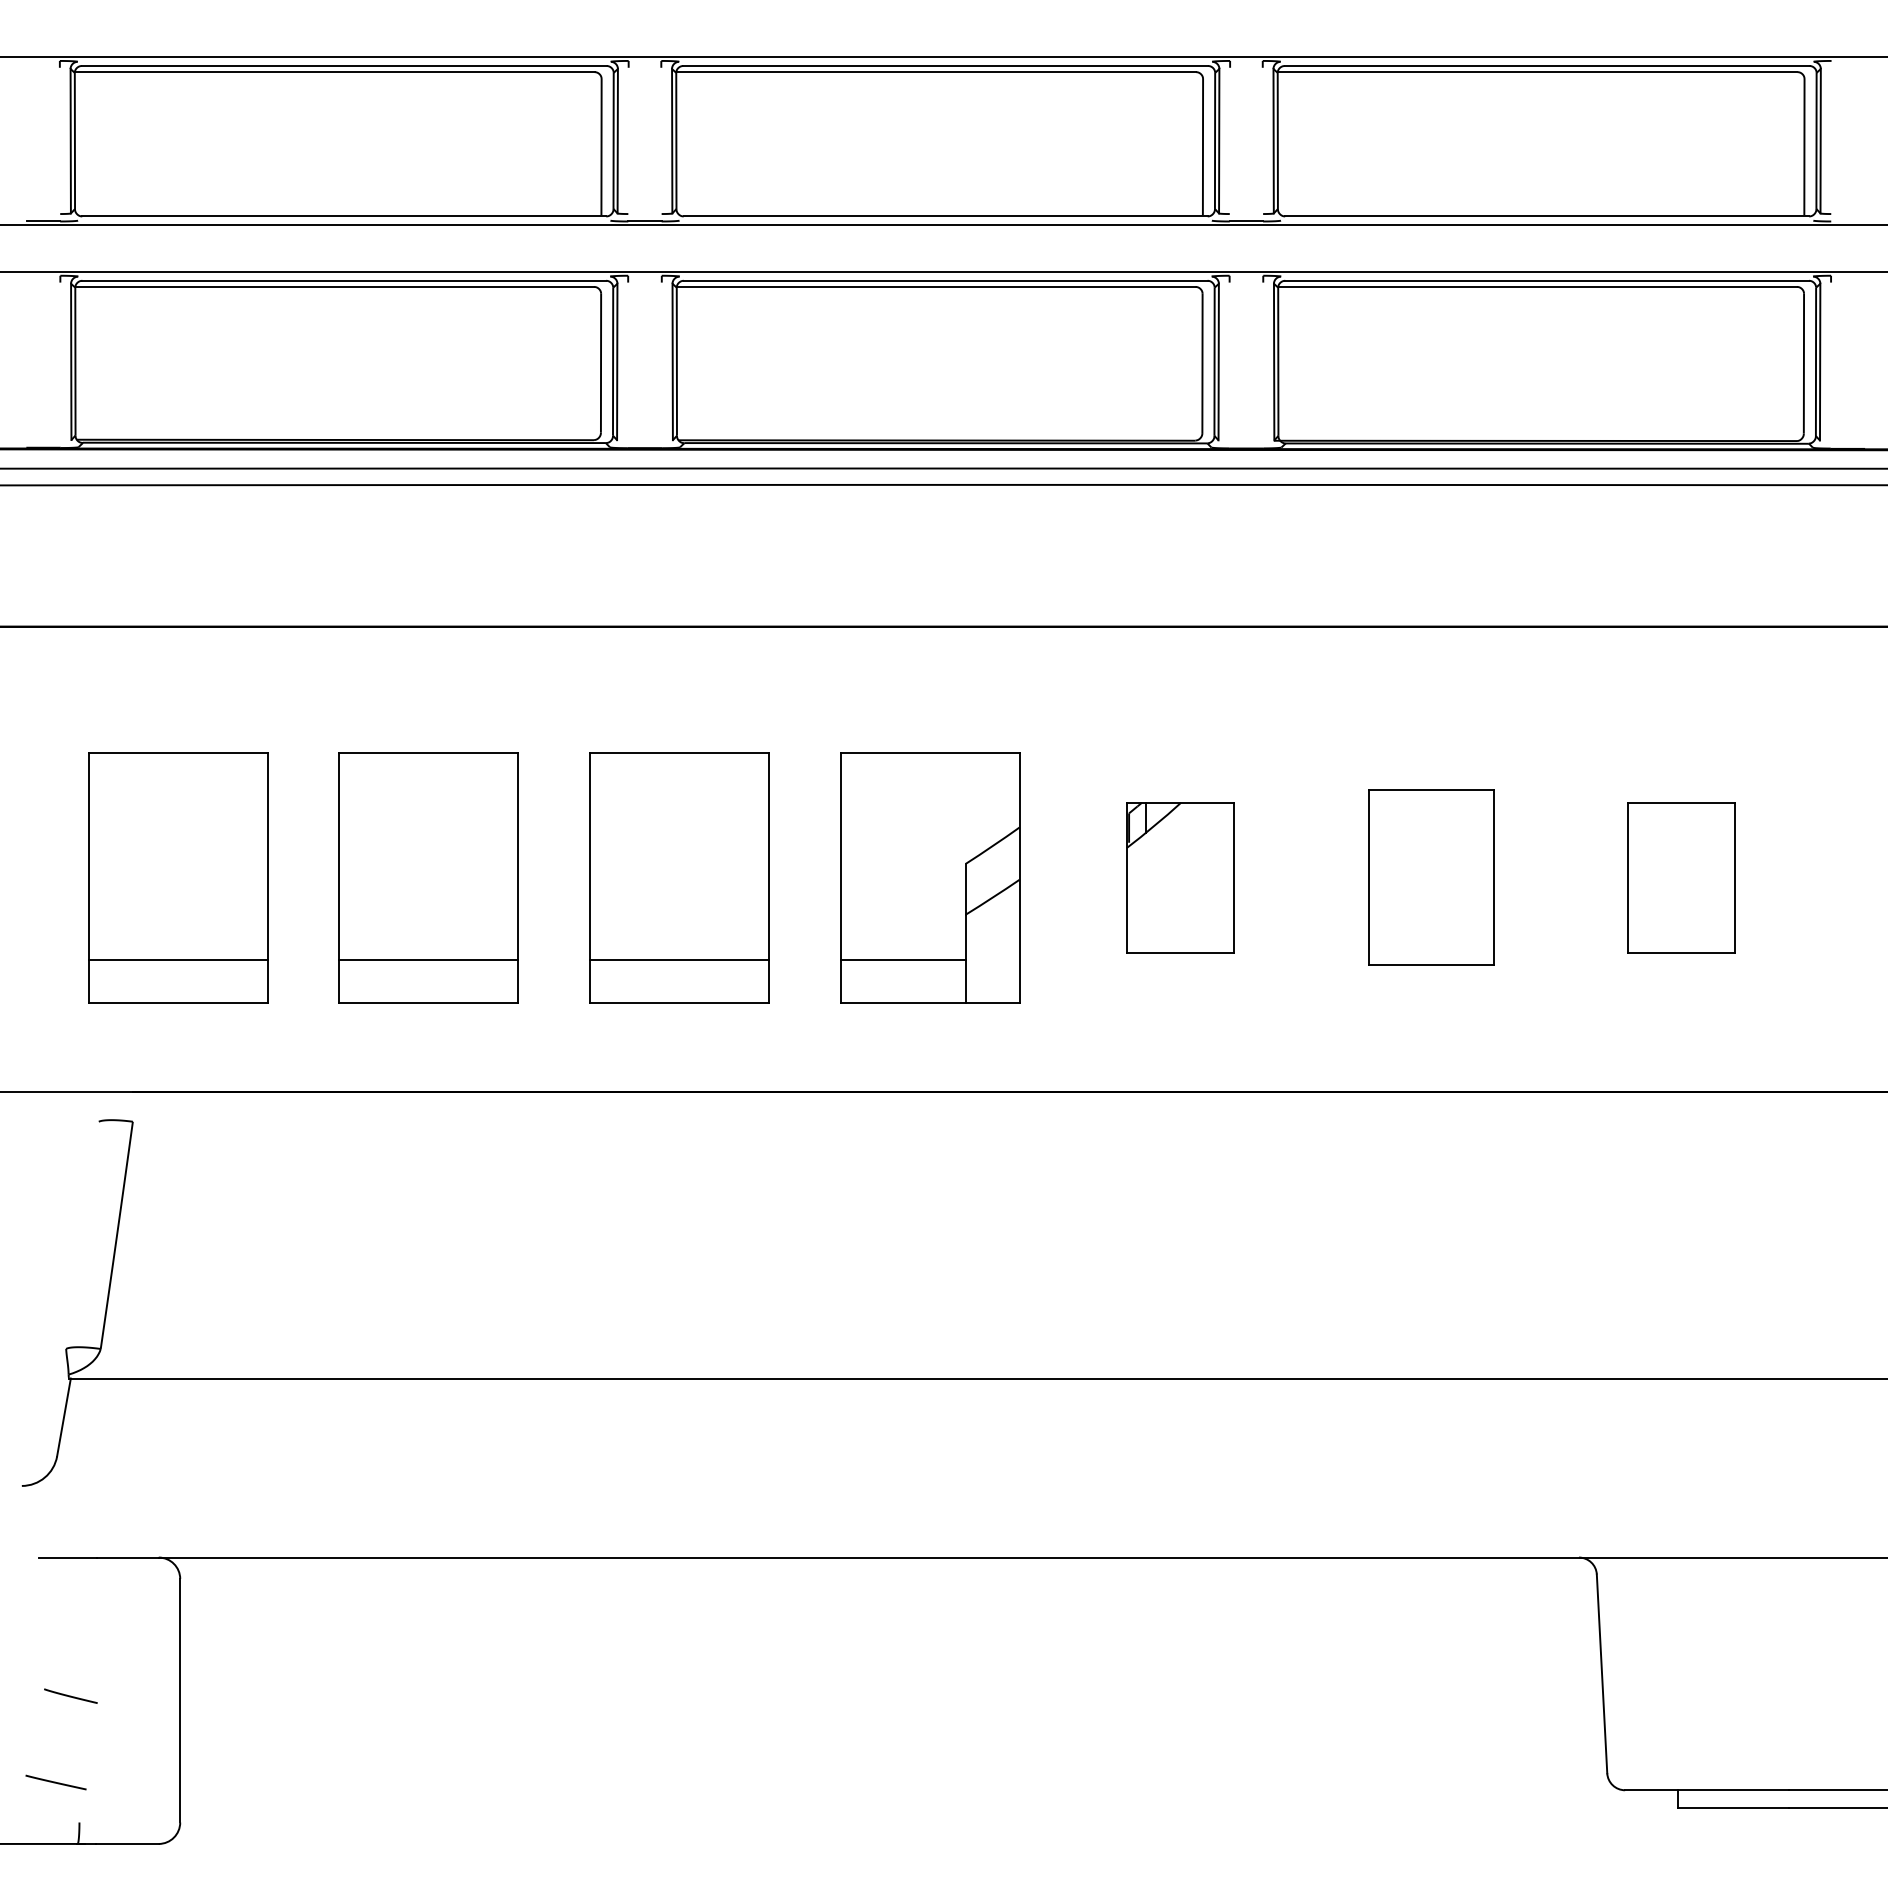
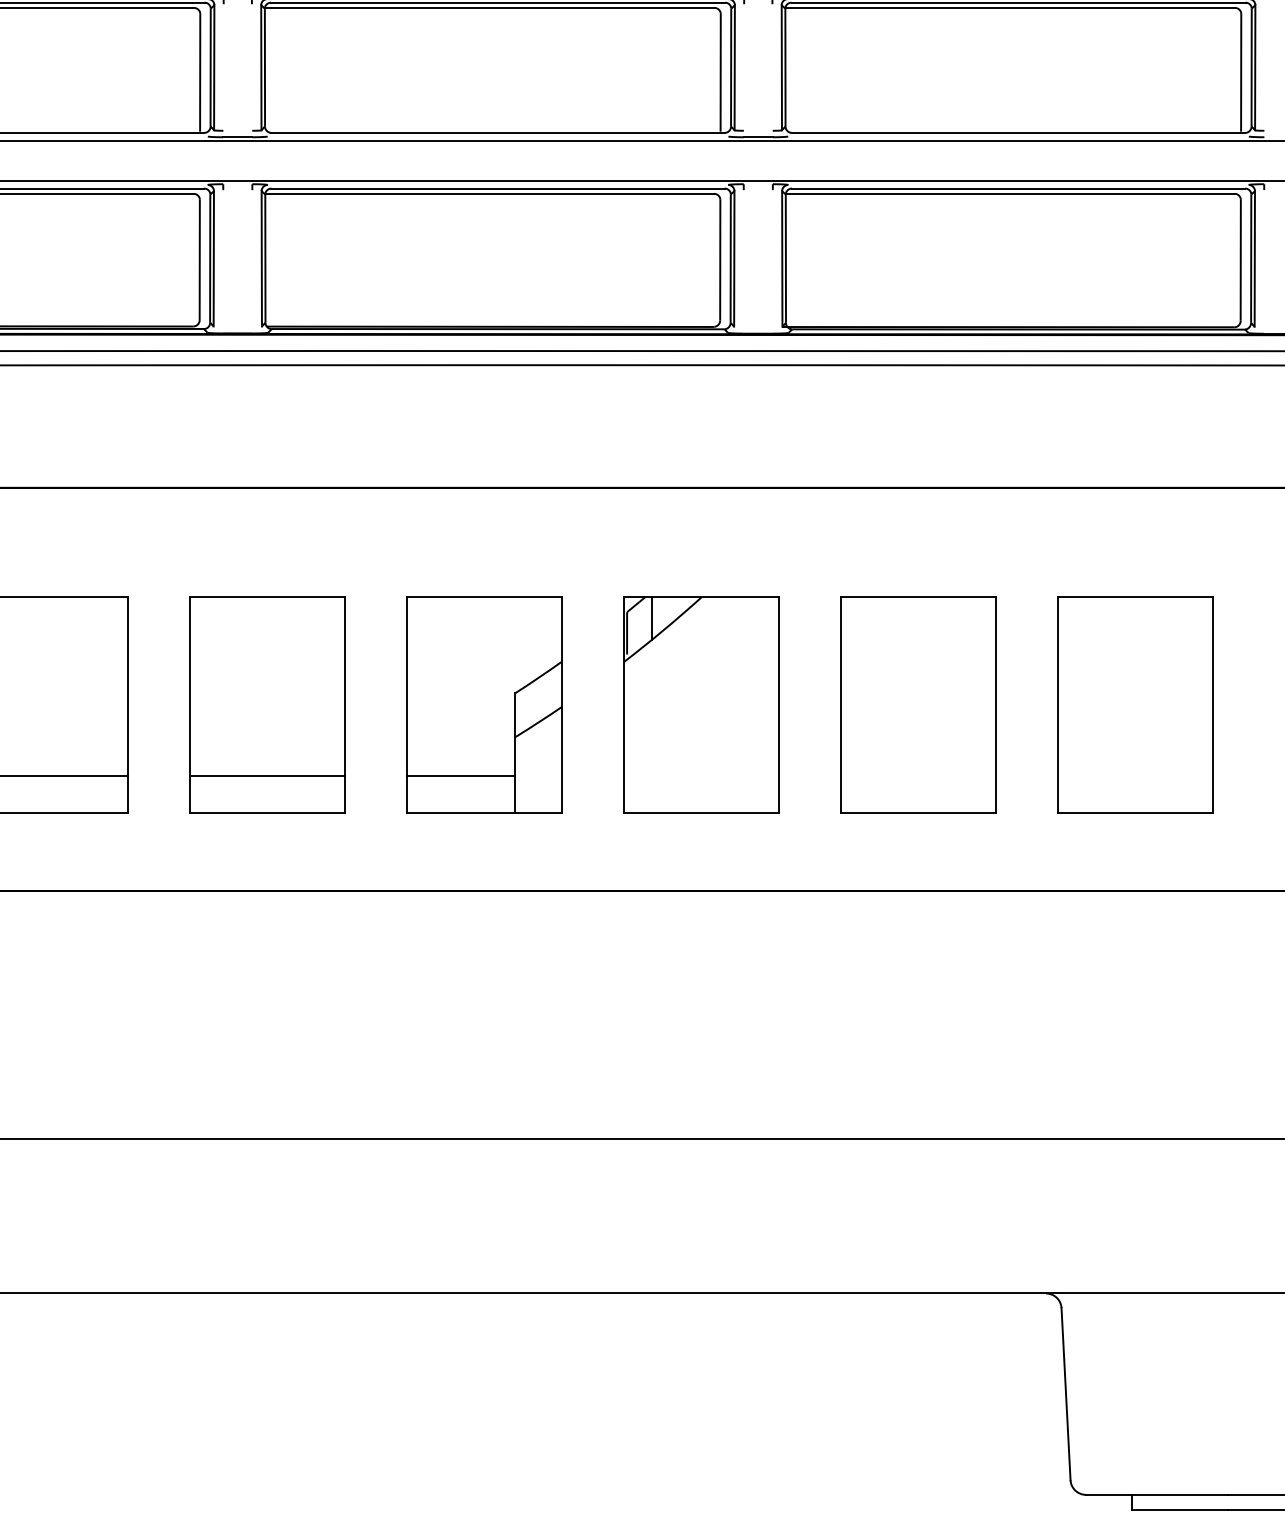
part: (1180, 877) -> (701, 704), size x1.67
part: (1431, 877) -> (918, 704), size x1.43
part: (1681, 877) -> (1134, 704), size x1.67

